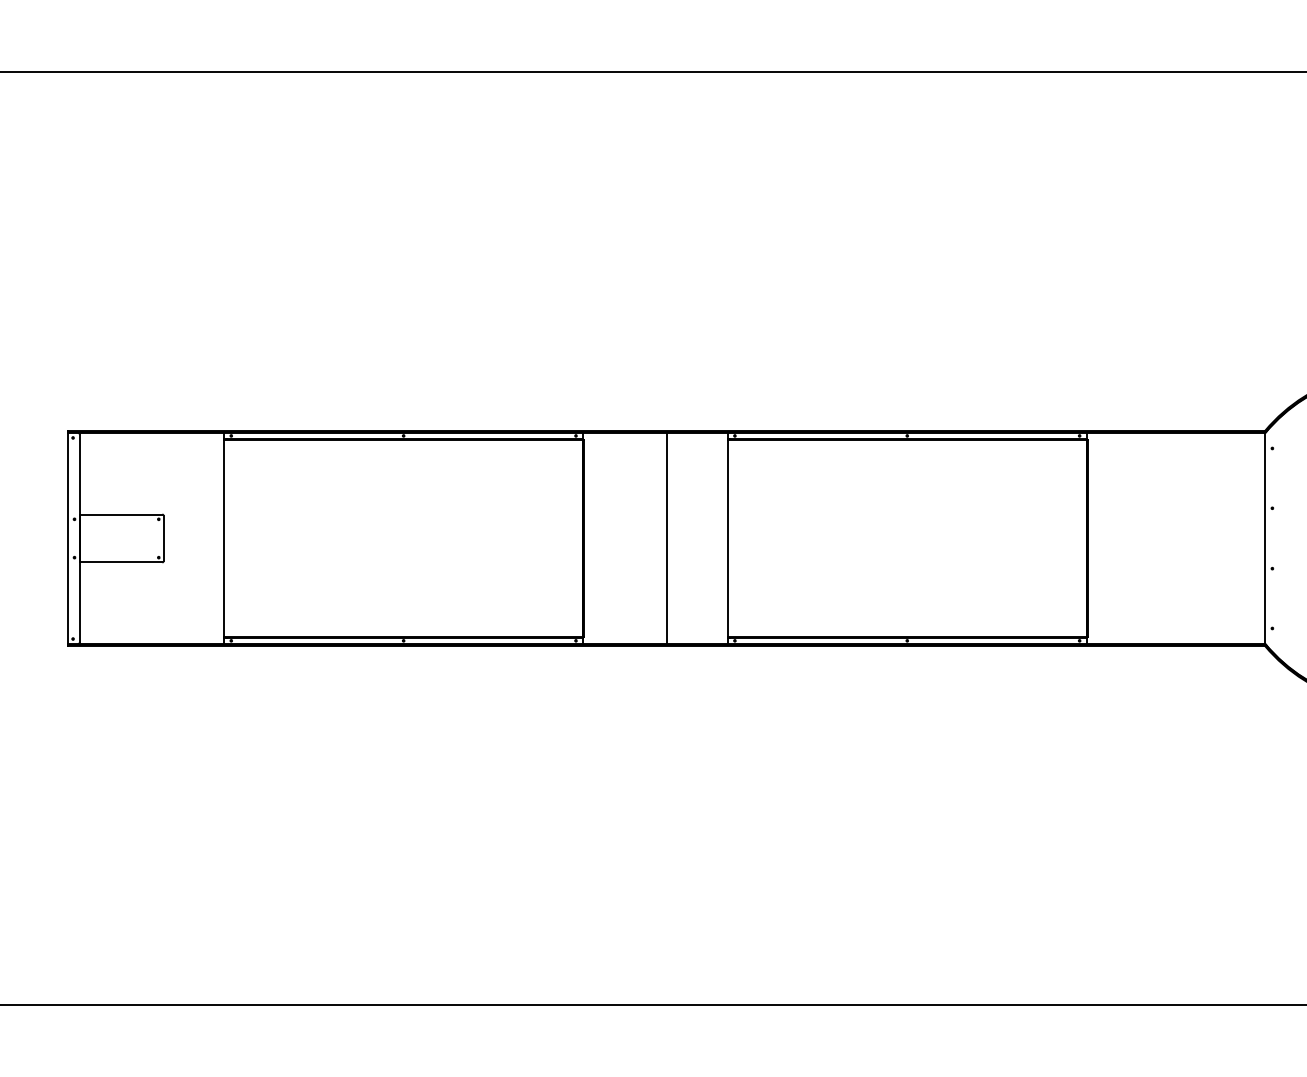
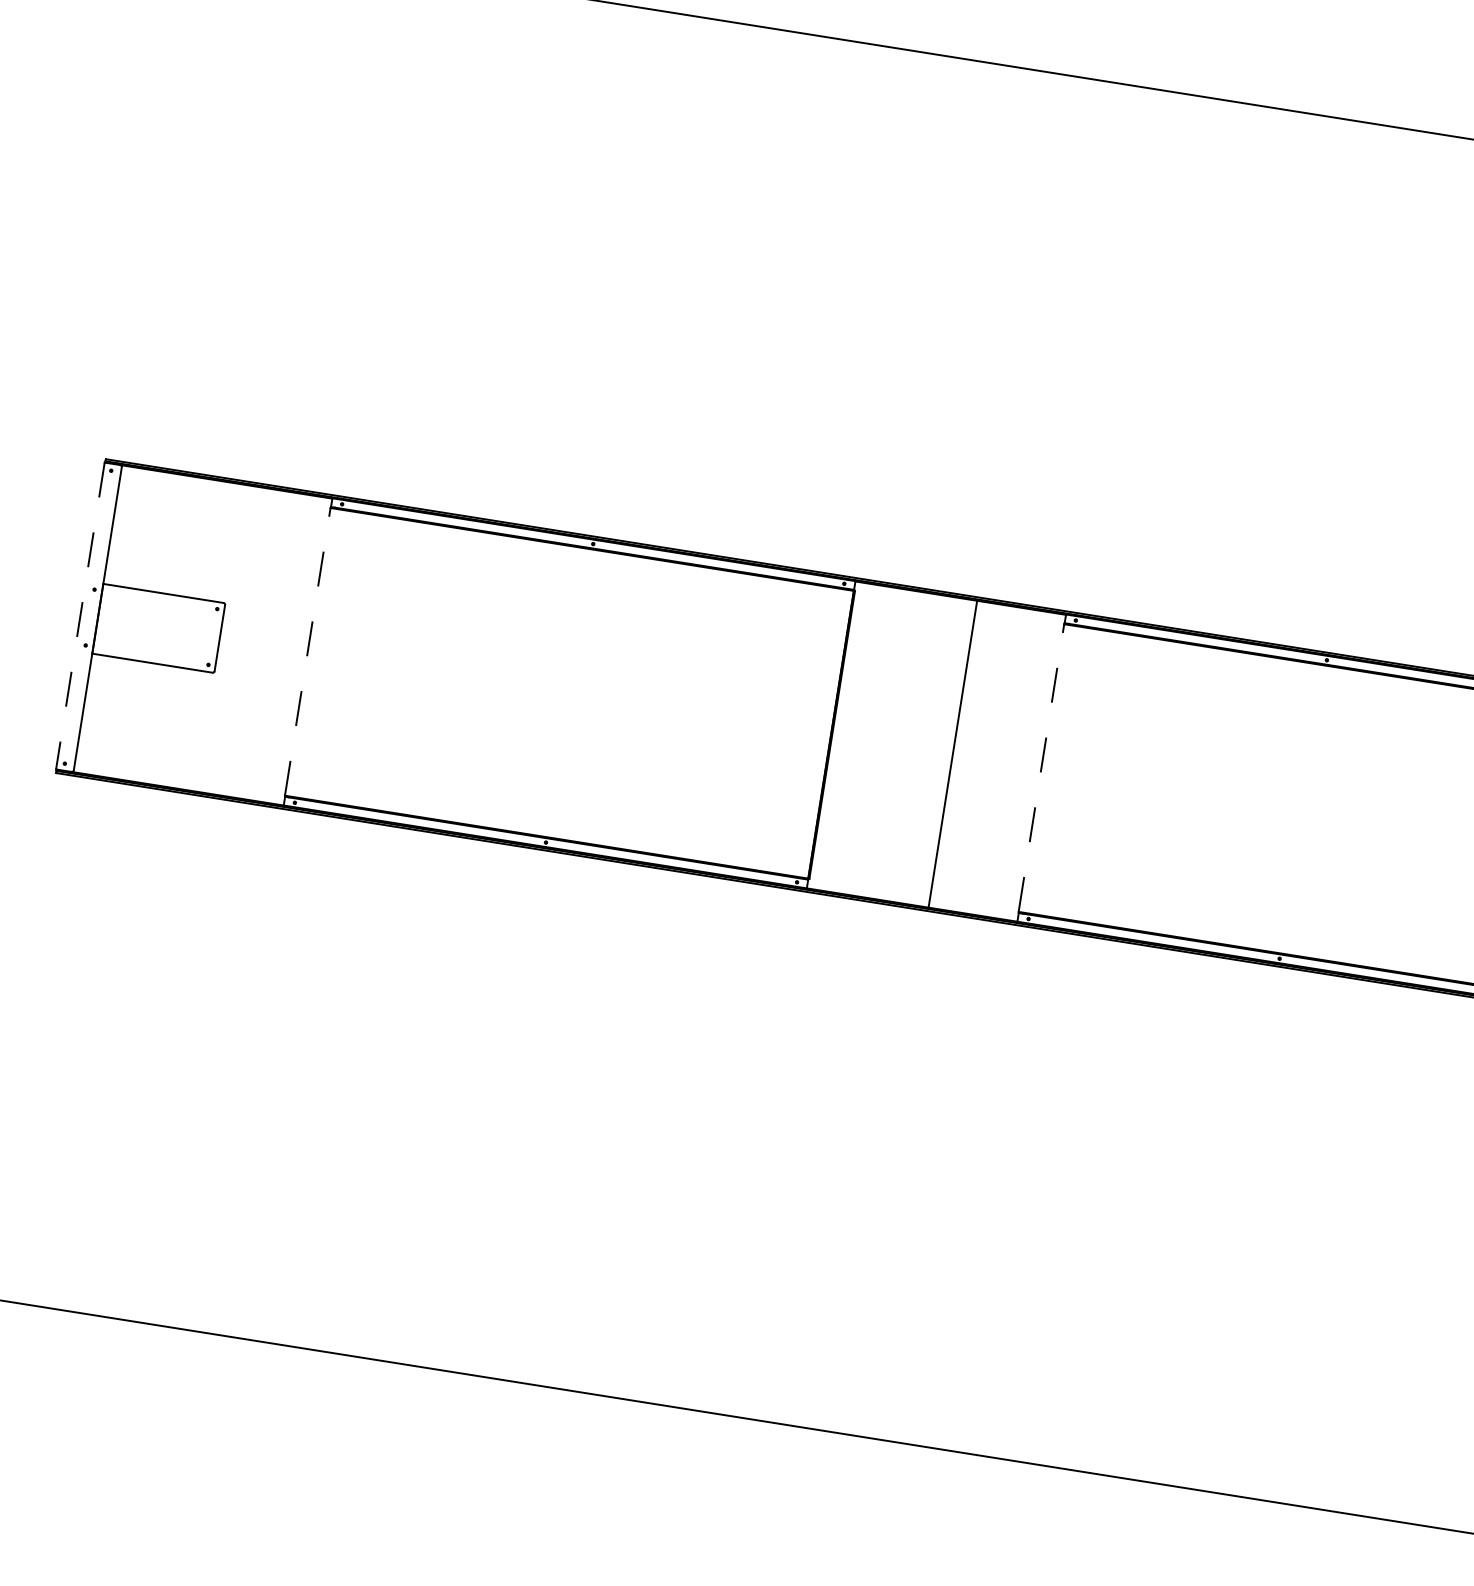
line: (67, 538) -> (79, 615), solid -> dashed
line: (223, 538) -> (307, 651), solid -> dashed
line: (727, 538) -> (1041, 768), solid -> dashed

